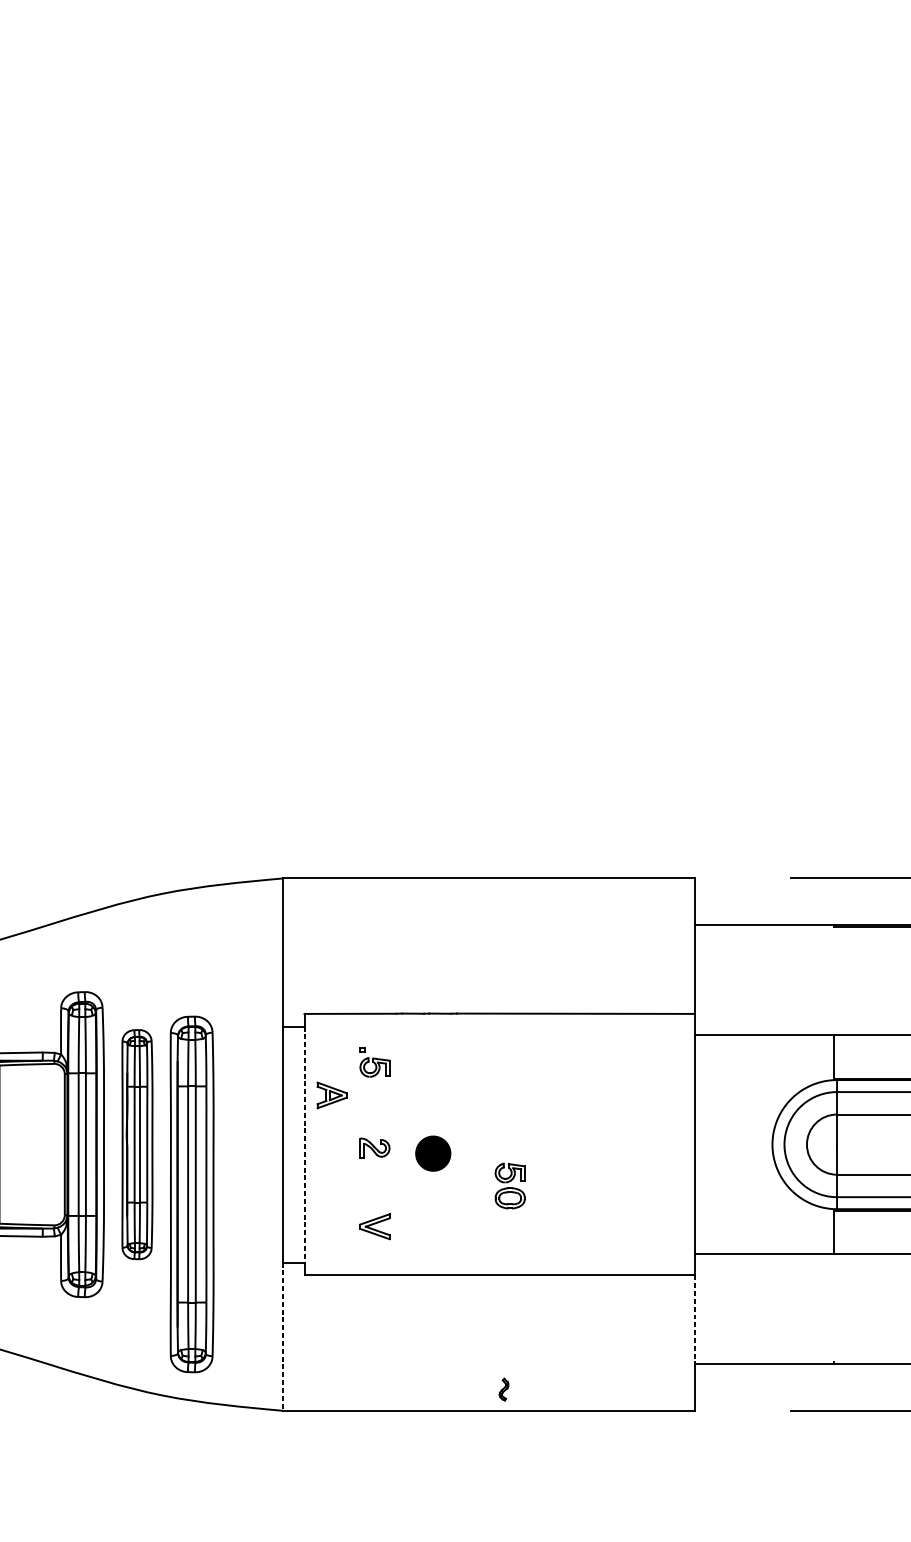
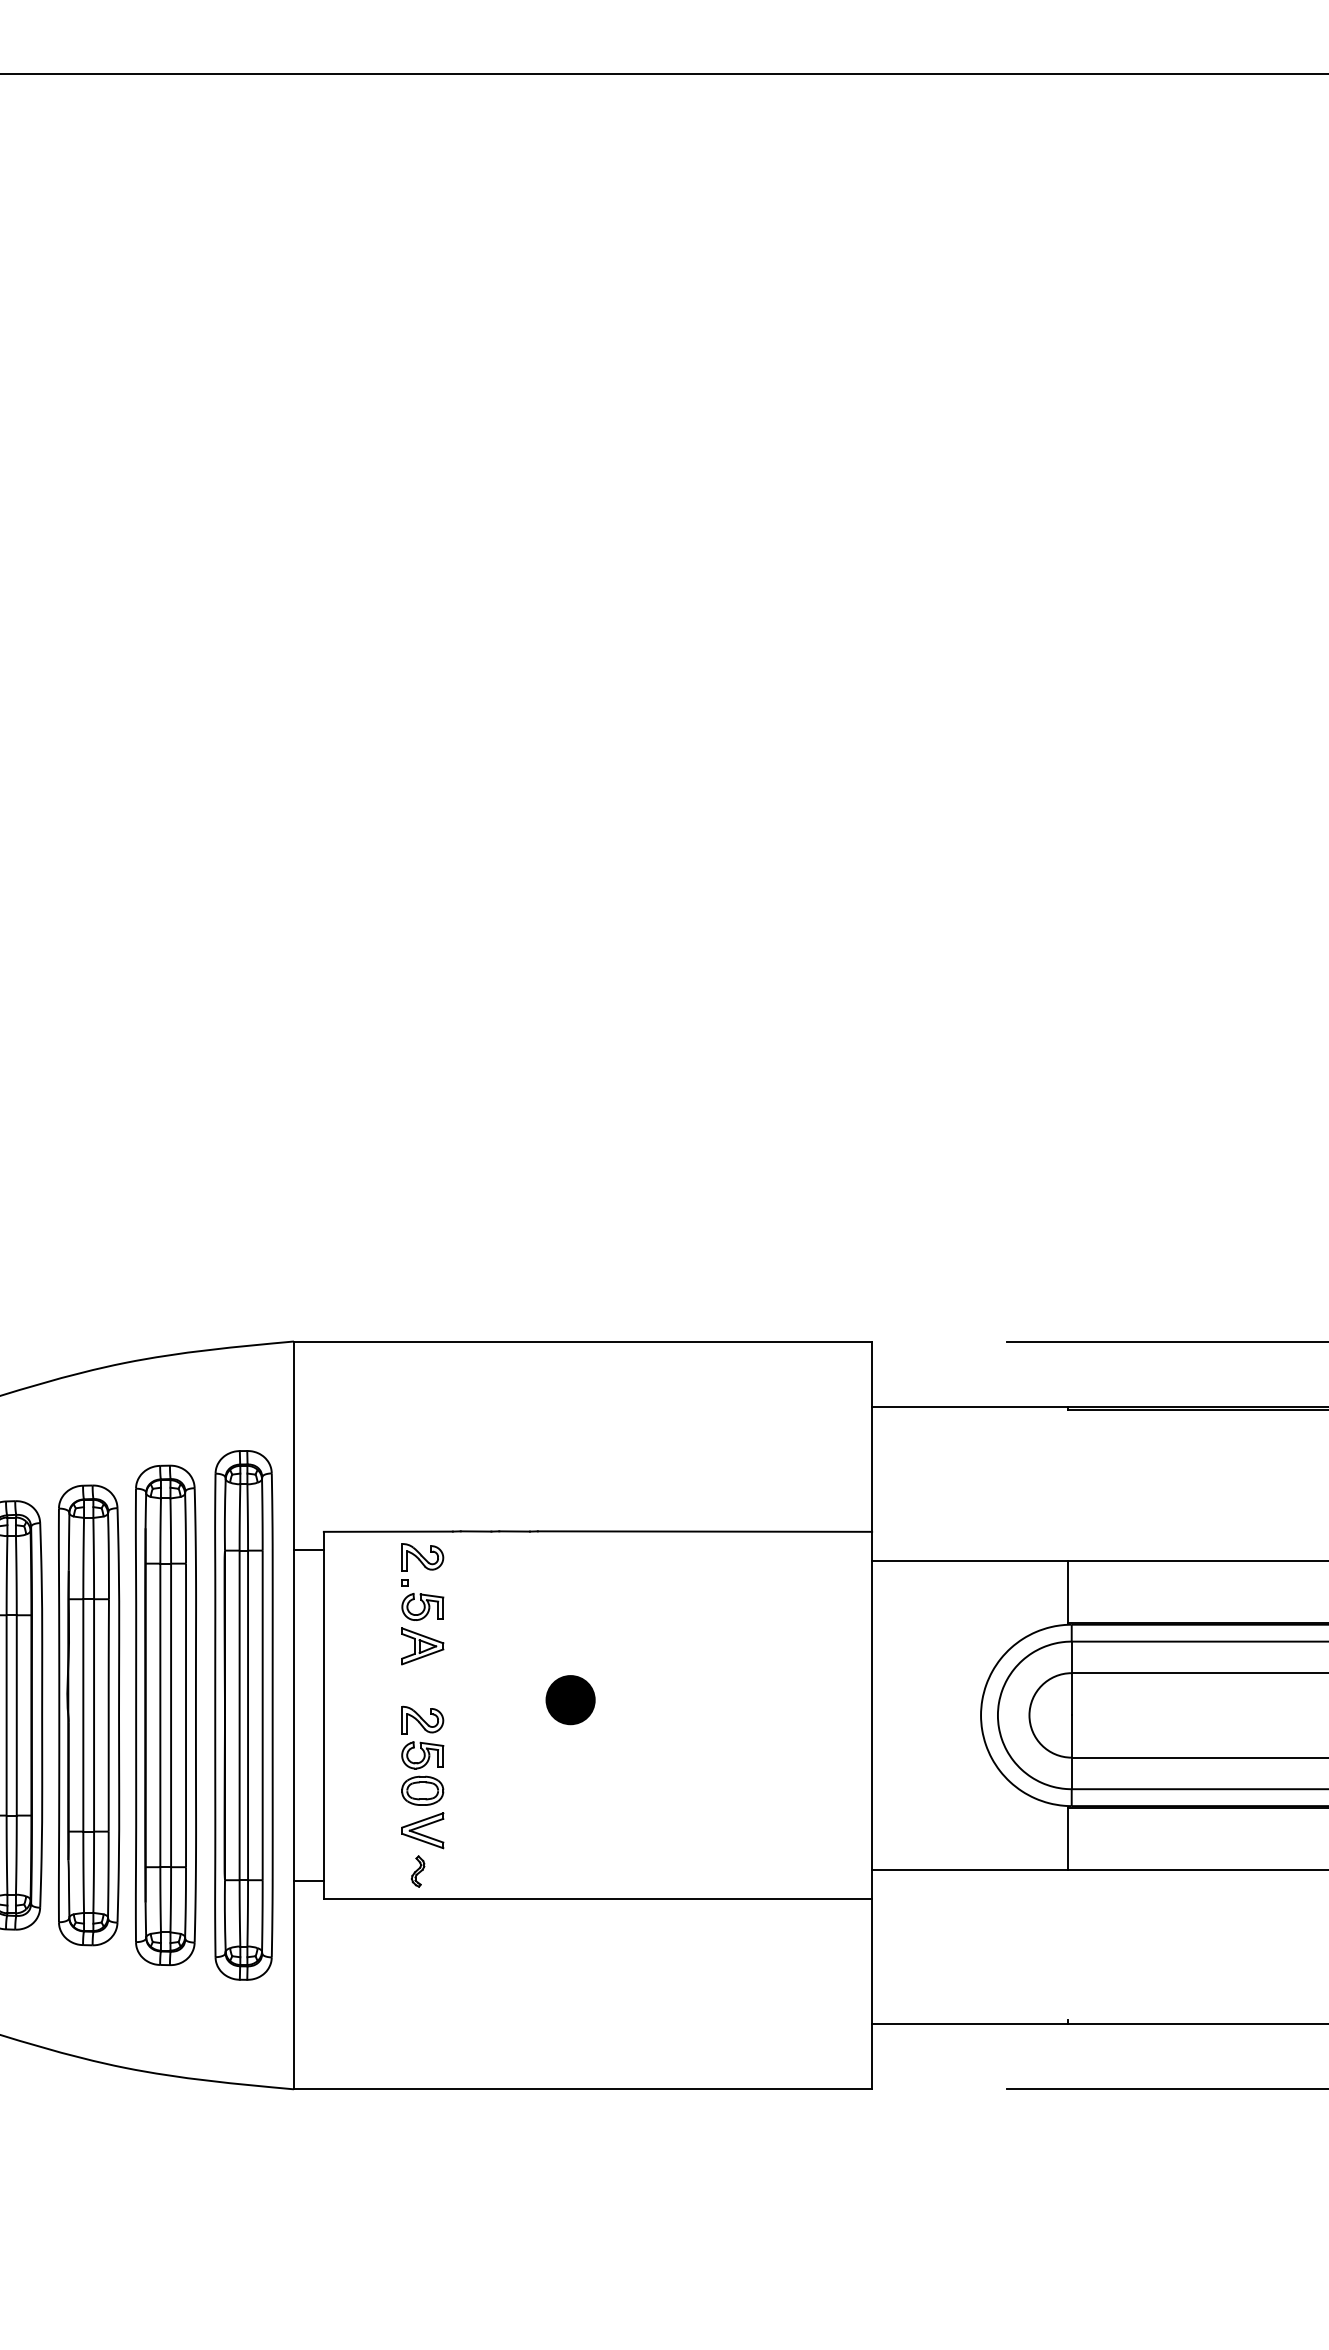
part: (374, 1032) -> (422, 1557), added
part: (332, 1095) -> (422, 1646), moved
part: (137, 1144) -> (89, 1715), size x1.43
part: (247, 1144) -> (243, 1715), added
line: (304, 1144) -> (323, 1715), dashed -> solid
part: (433, 1153) -> (570, 1700), moved
part: (510, 1185) -> (422, 1773), moved
part: (191, 1193) -> (165, 1714), moved
line: (695, 1319) -> (872, 1961), dashed -> solid
line: (282, 1336) -> (293, 1985), dashed -> solid
part: (503, 1389) -> (417, 1871), moved

